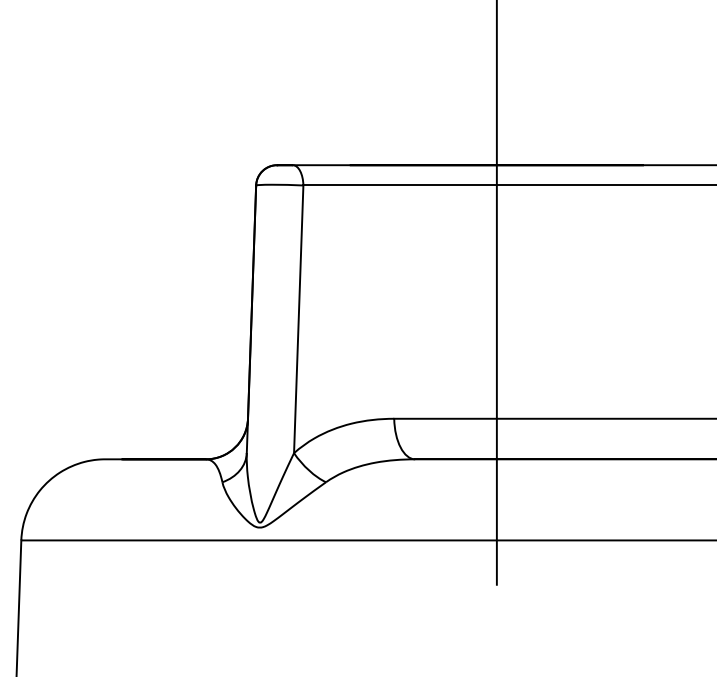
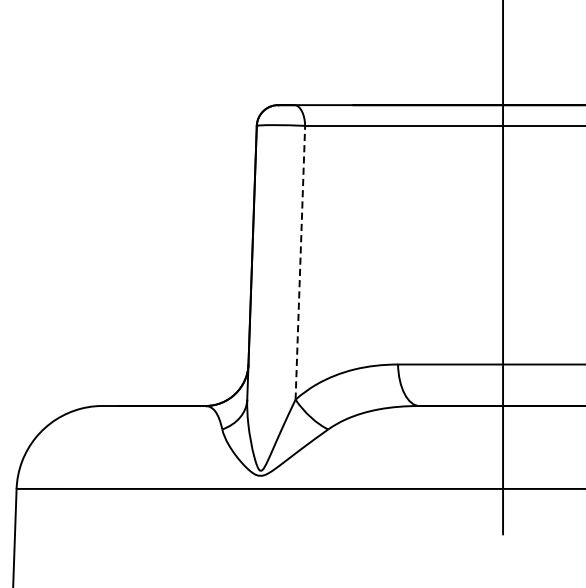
line: (298, 319) -> (300, 262), solid -> dashed

